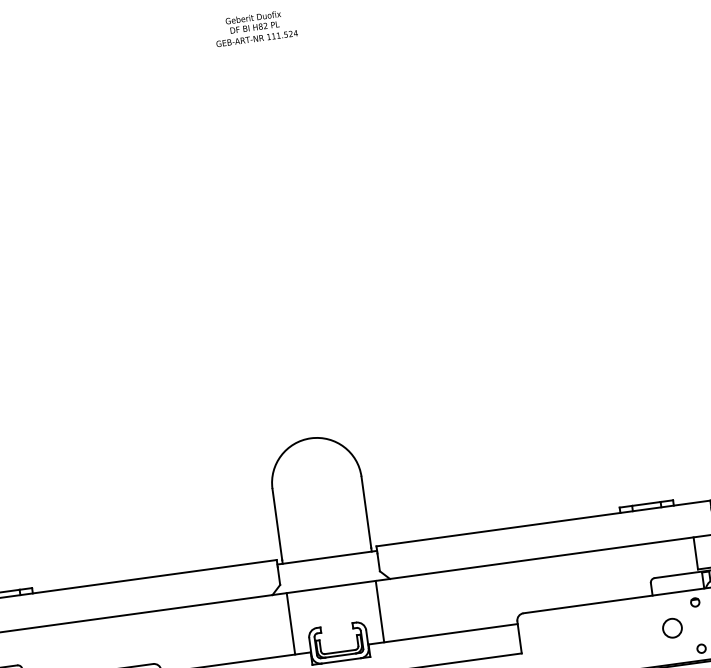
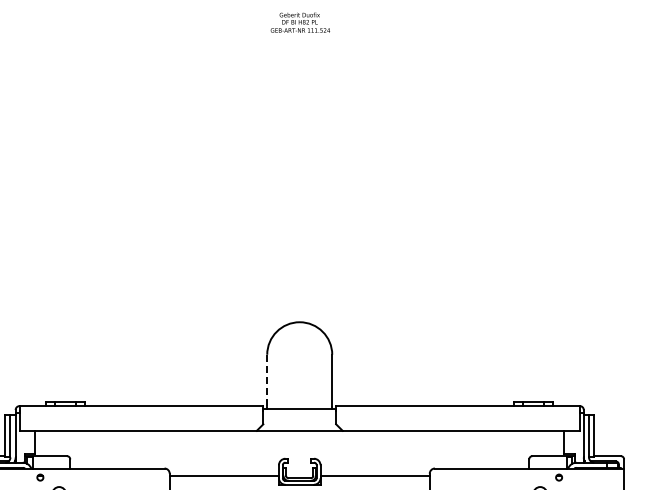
line: (277, 525) -> (267, 381), solid -> dashed
line: (380, 610) -> (332, 452), removed
line: (291, 622) -> (267, 452), removed

